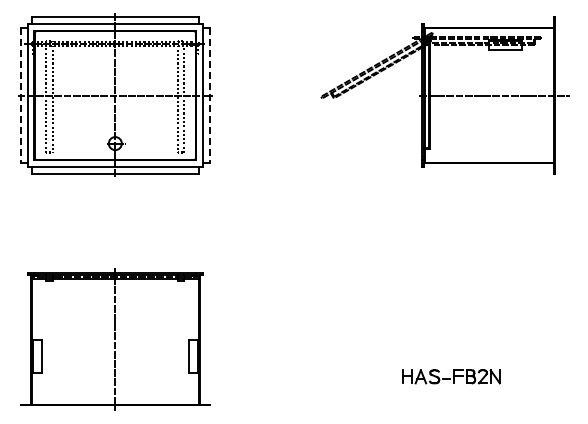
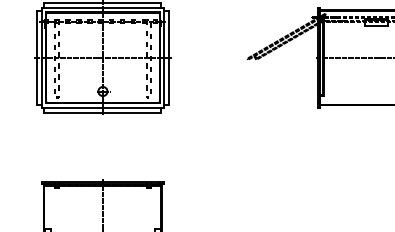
line: (20, 96) -> (36, 58), dashed -> solid
line: (209, 96) -> (169, 58), dashed -> solid

